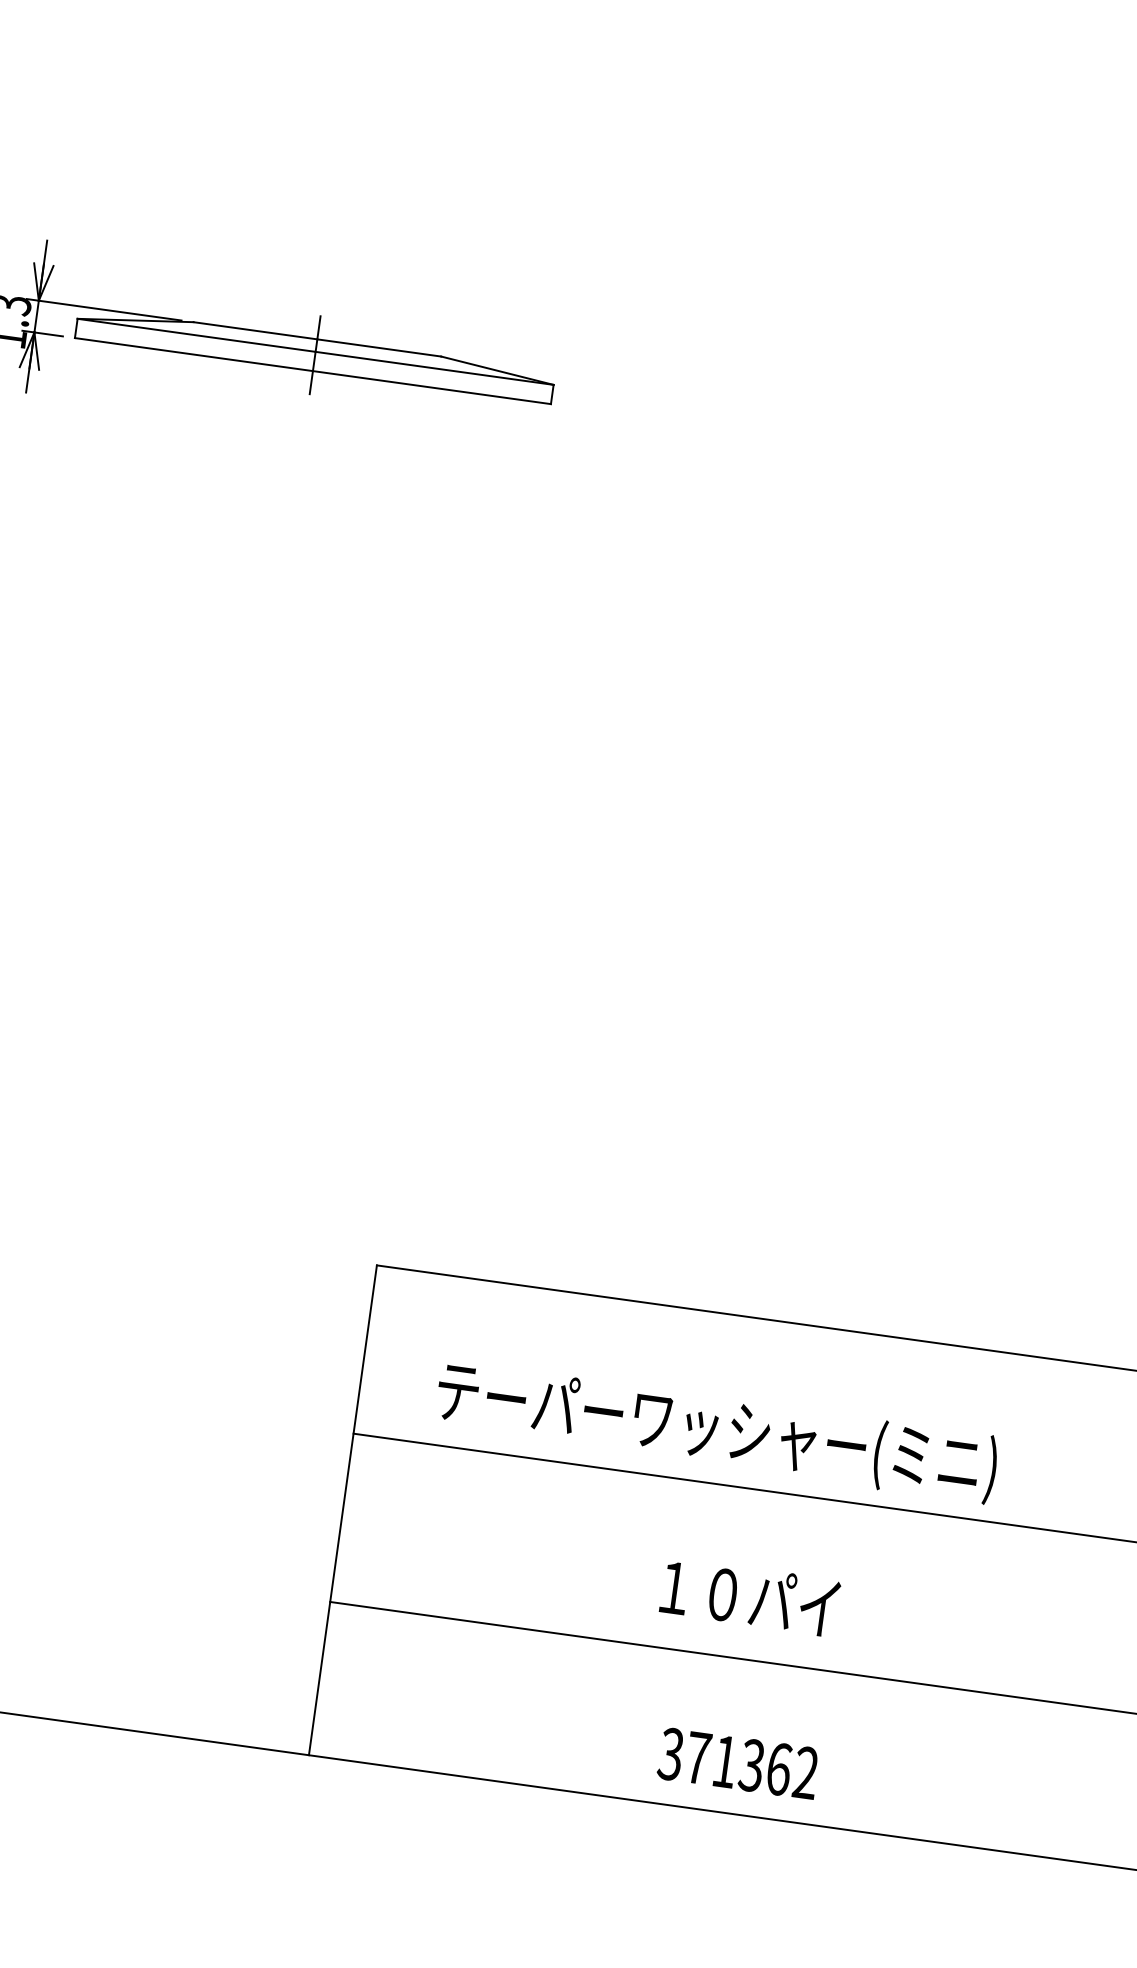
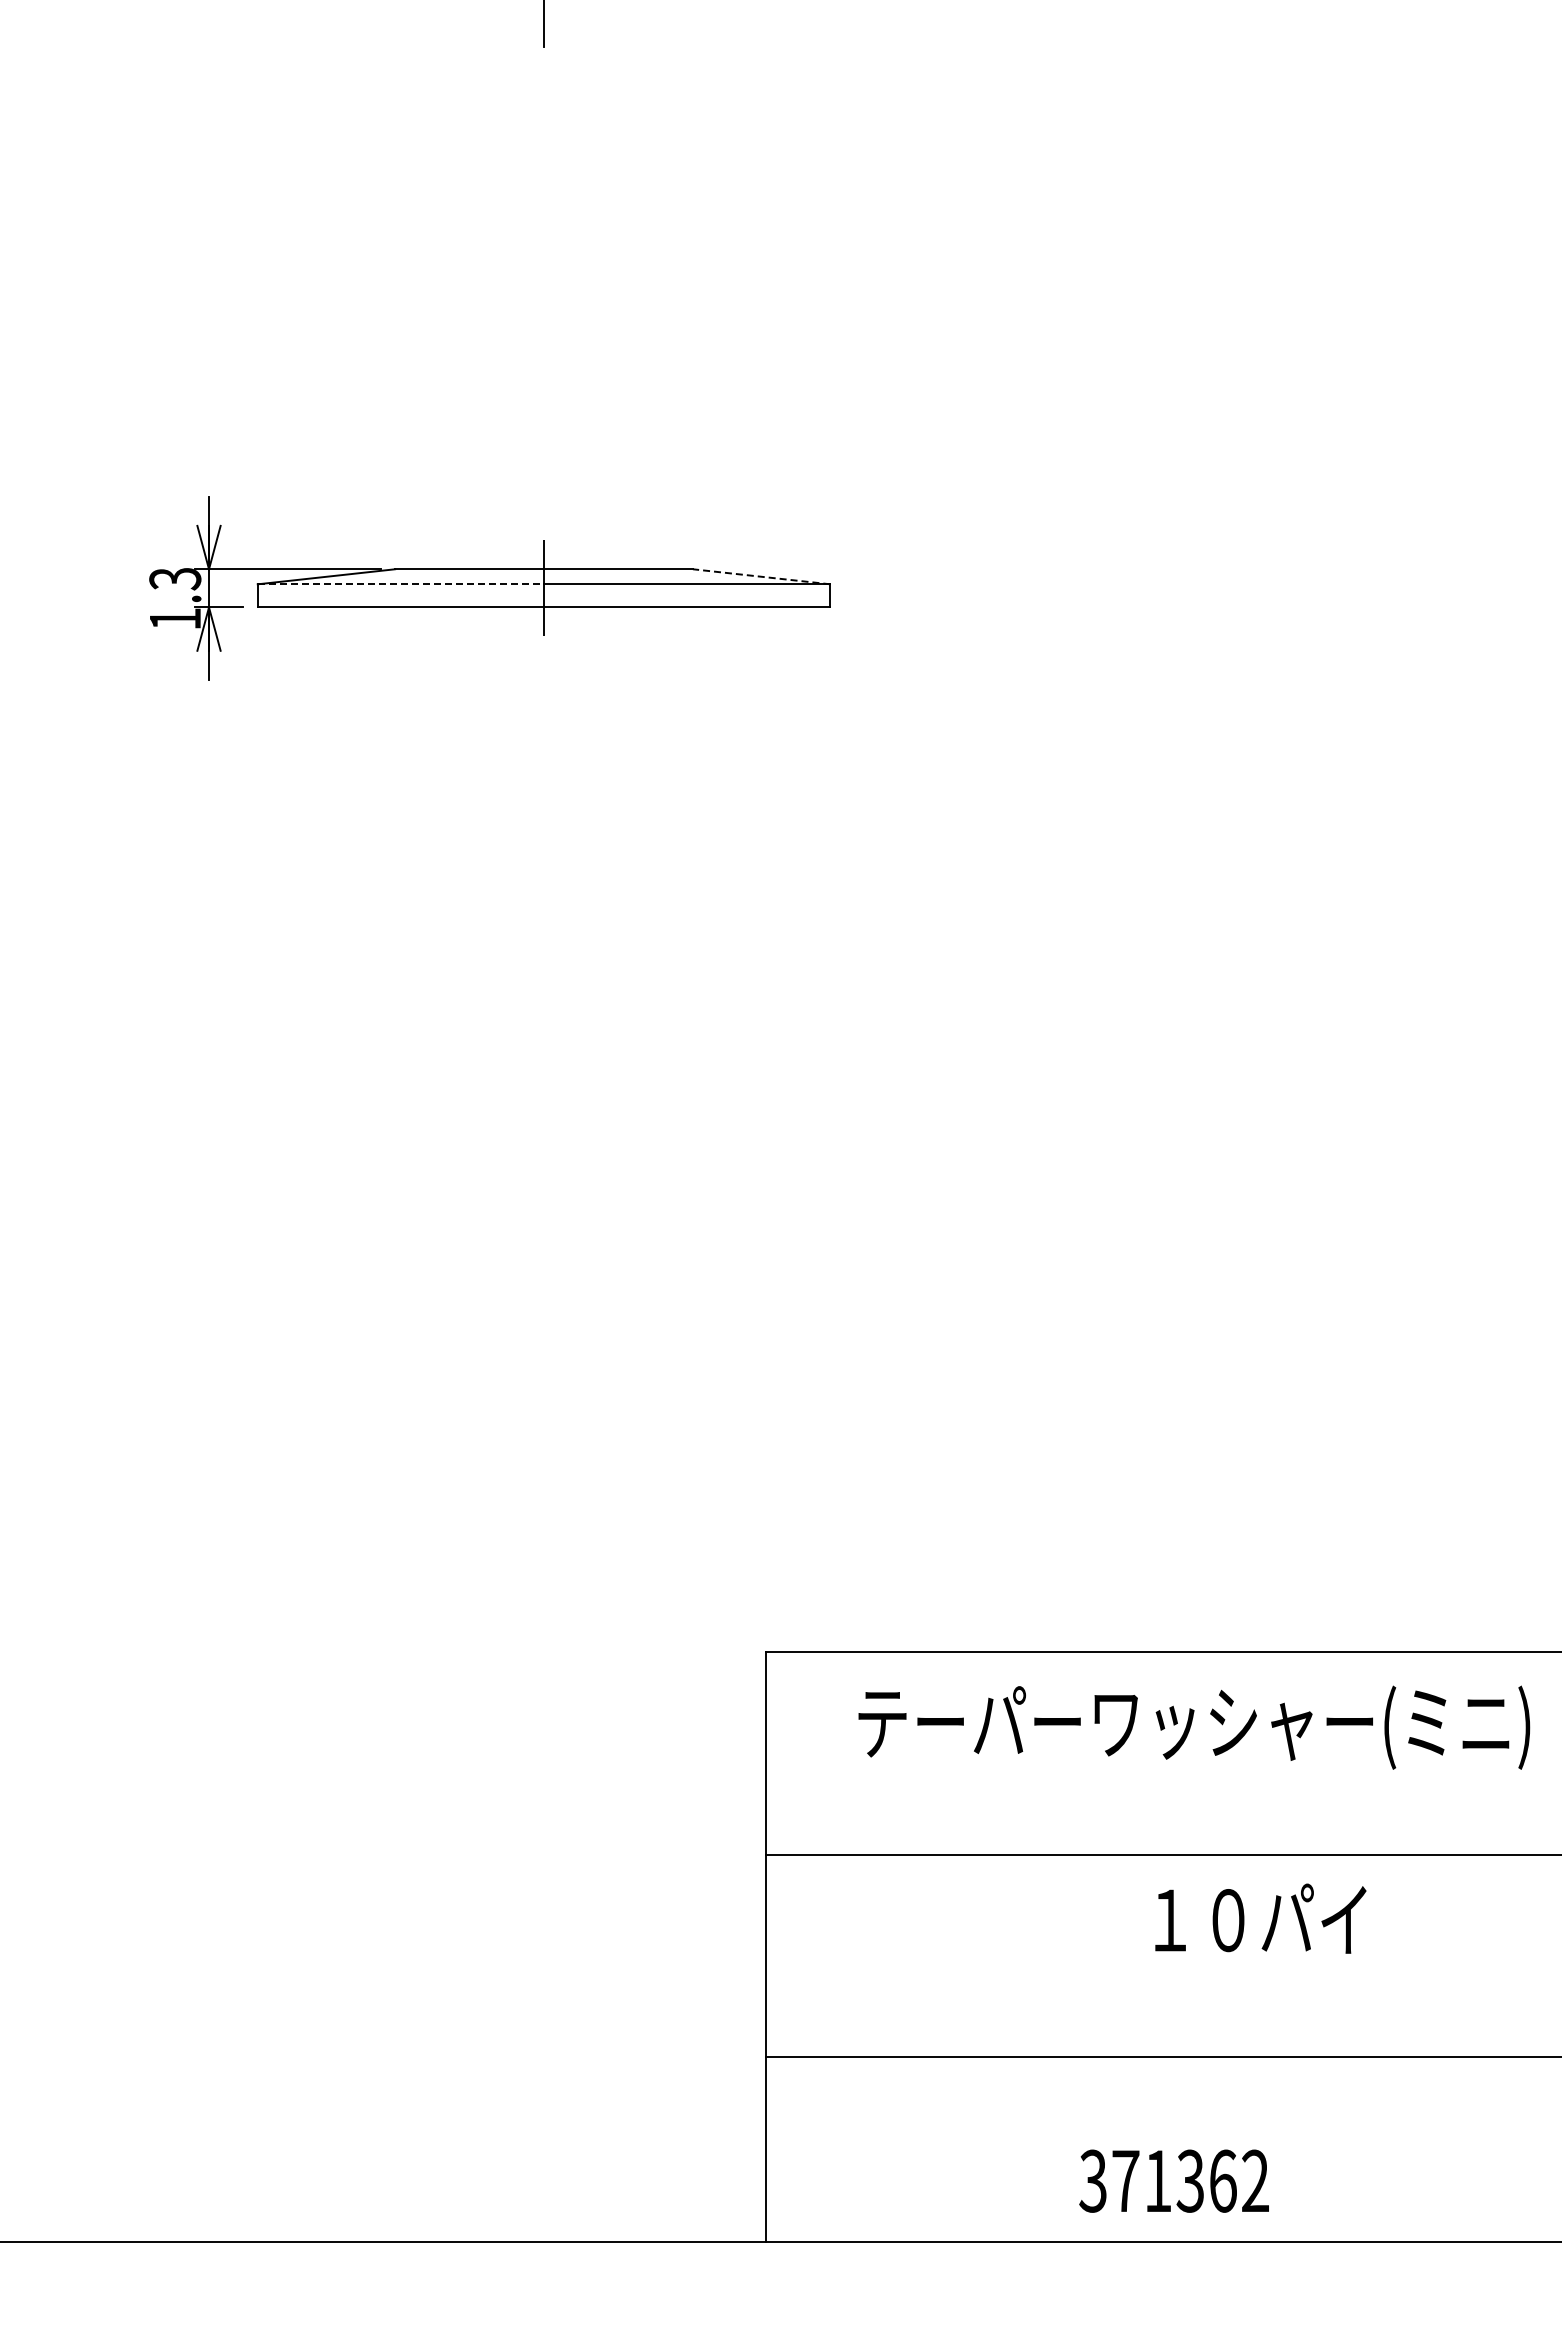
line: (197, 335) -> (401, 584), solid -> dashed
line: (497, 370) -> (761, 576), solid -> dashed
text: (716, 1432) -> (1194, 1727), moved
text: (749, 1596) -> (1260, 1918), moved
text: (737, 1762) -> (1173, 2180), moved

